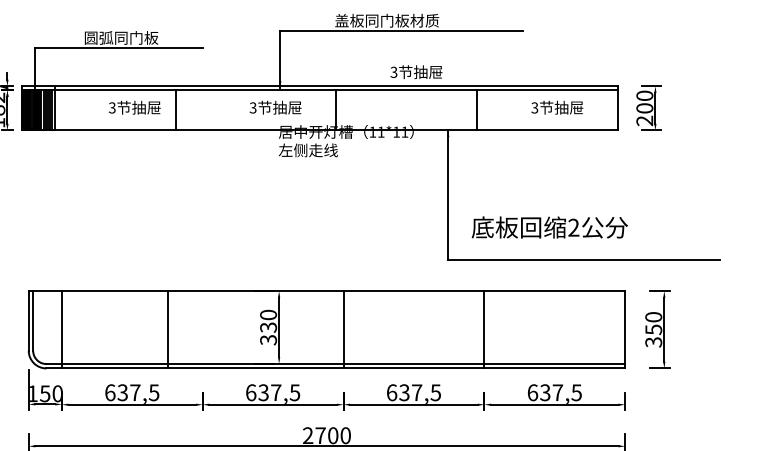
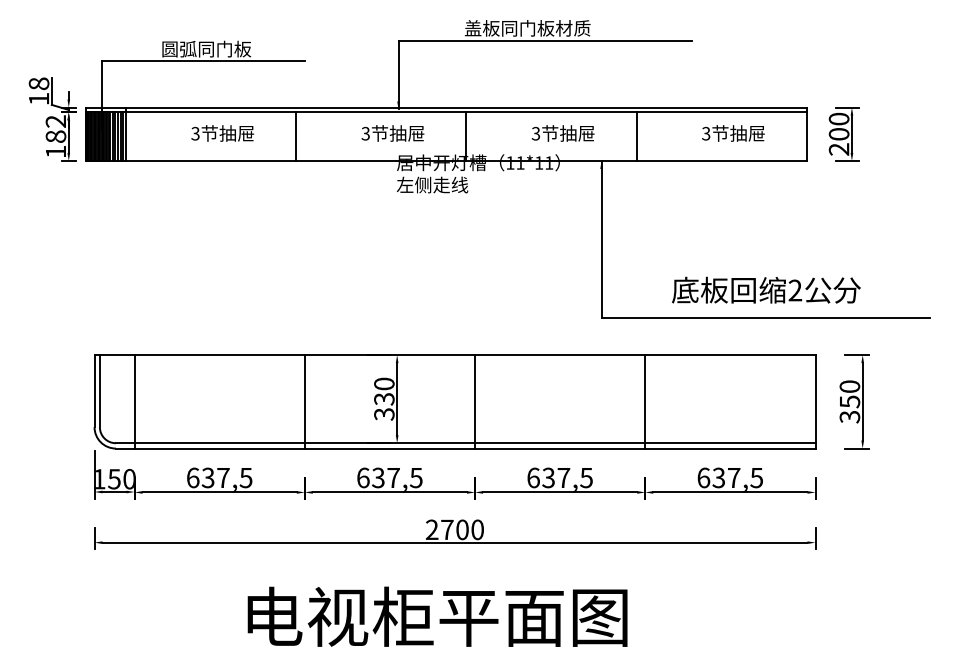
text: (415, 72) -> (562, 133), moved
line: (176, 110) -> (296, 136), moved
text: (549, 226) -> (766, 289), moved
line: (167, 329) -> (304, 401), moved

